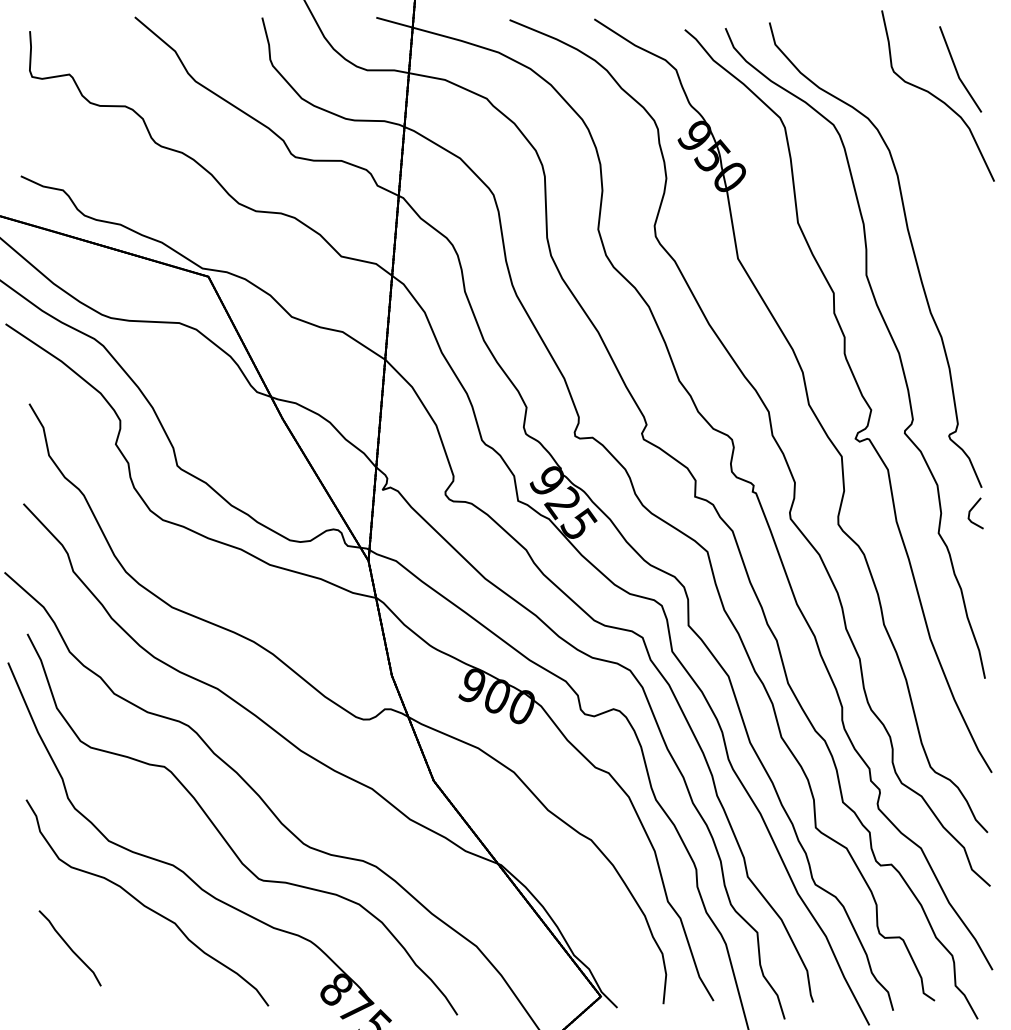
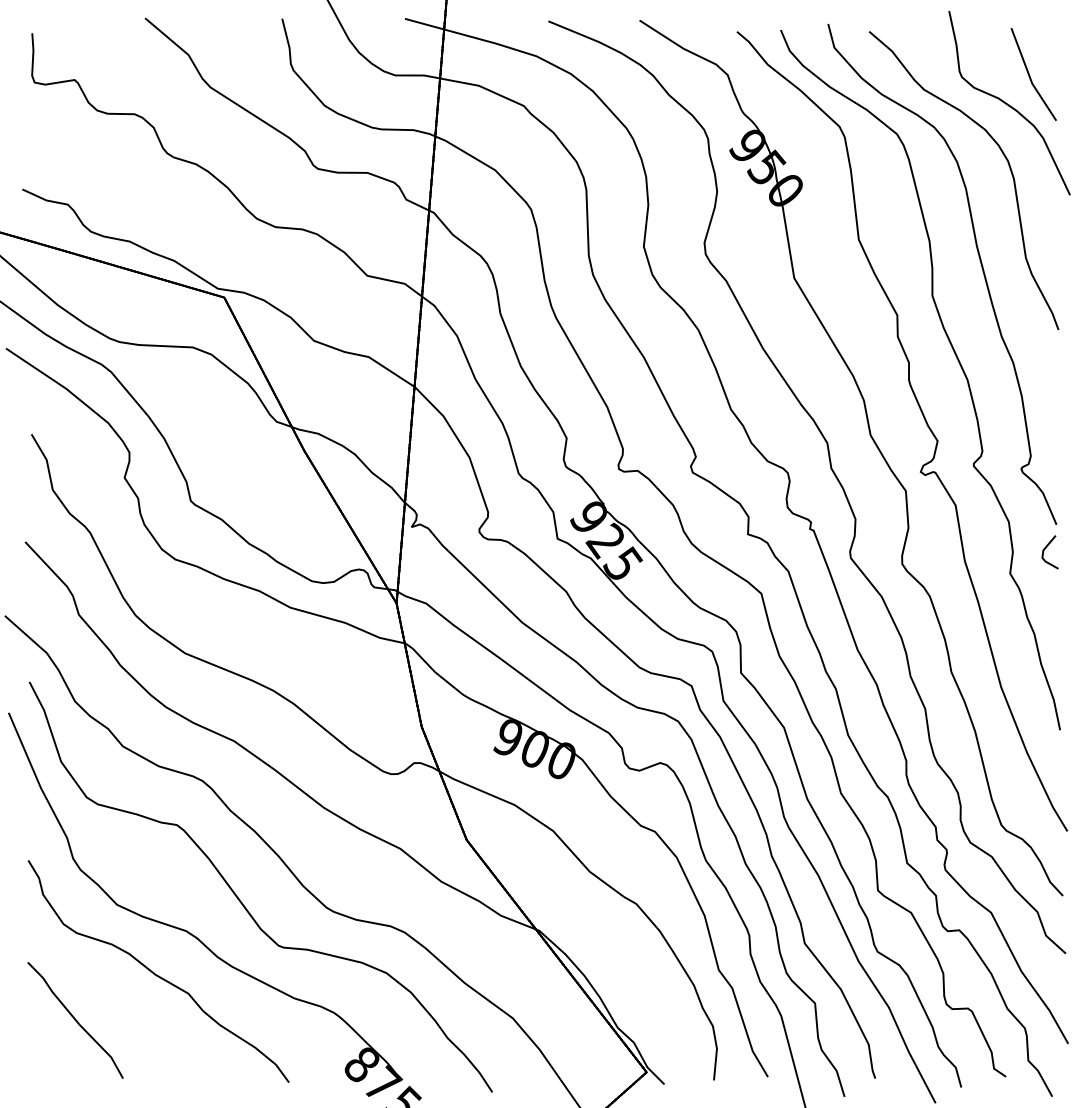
part: (931, 143) -> (1002, 154), added
part: (69, 948) -> (74, 1020), size x1.43

